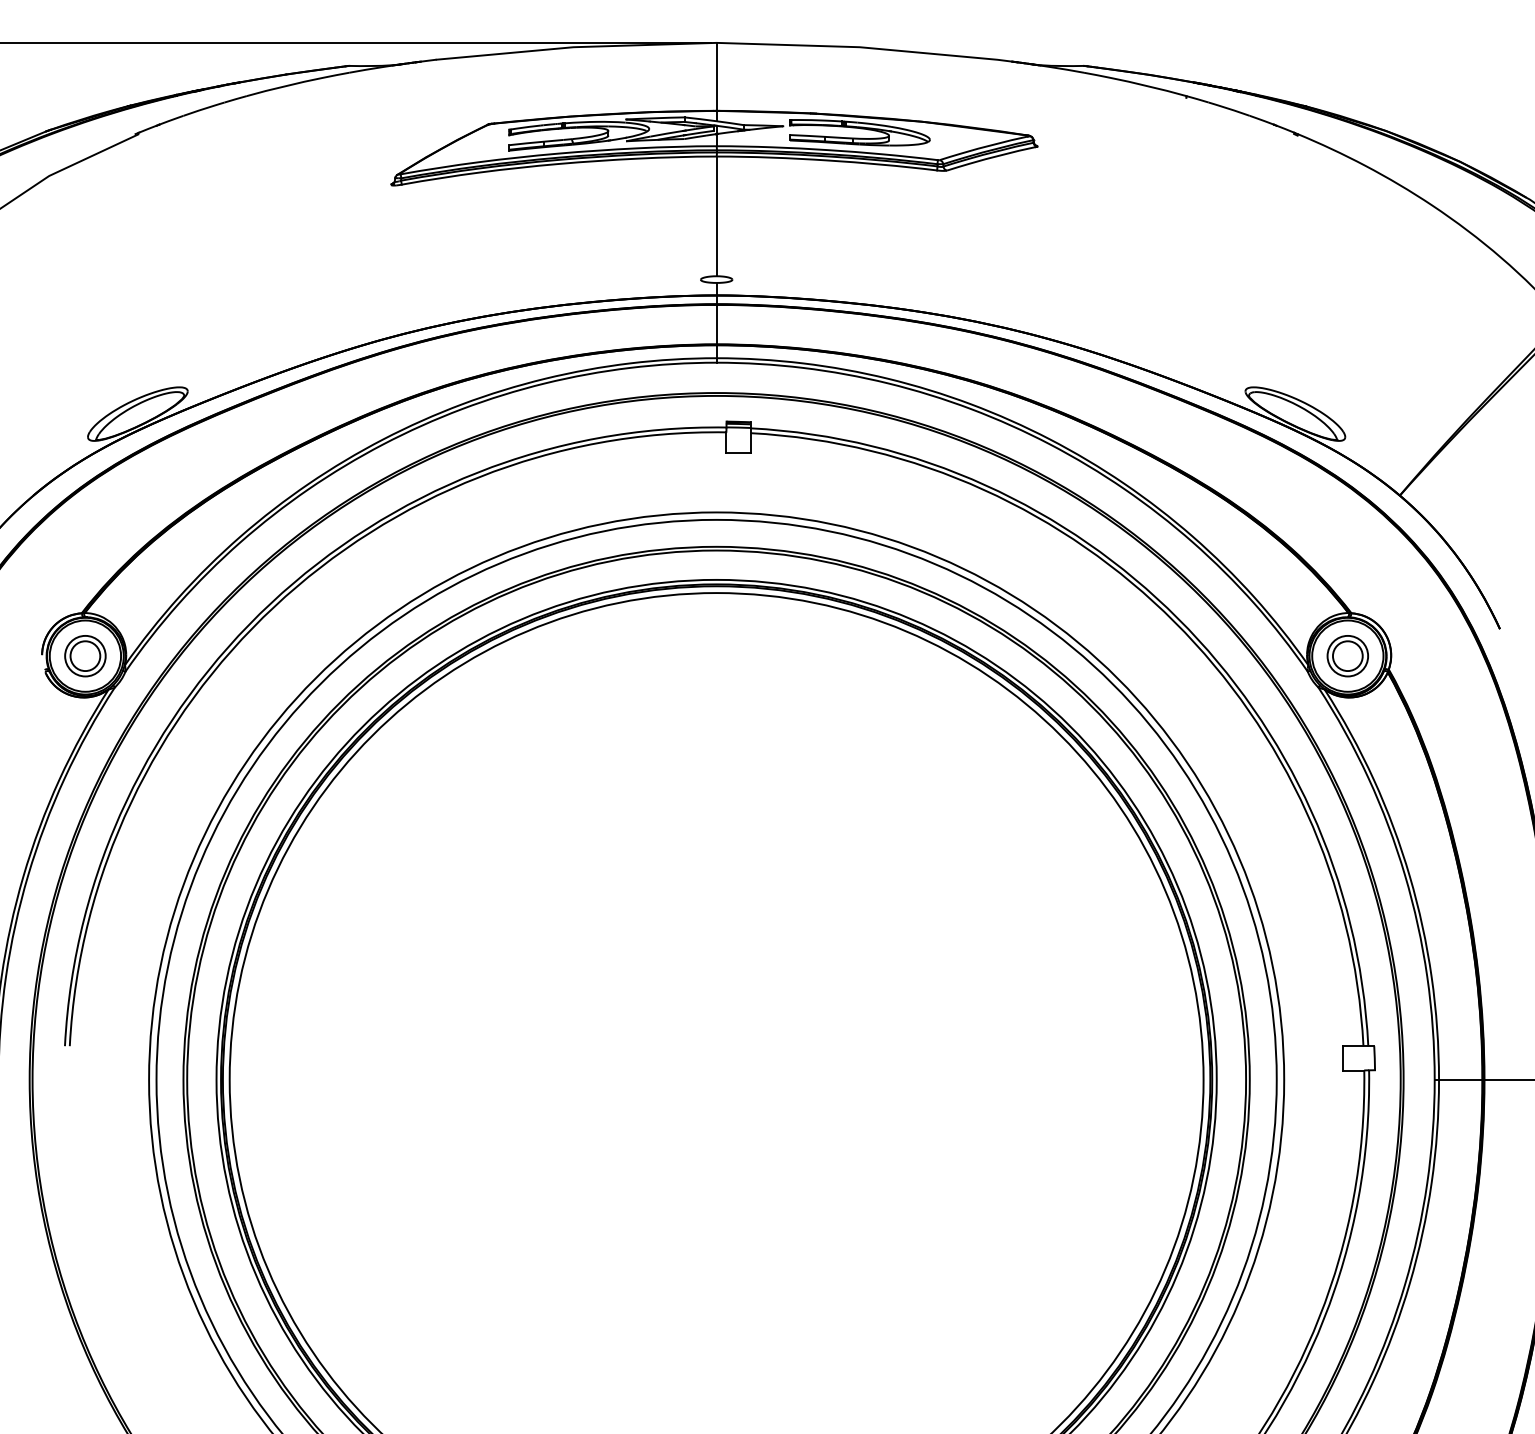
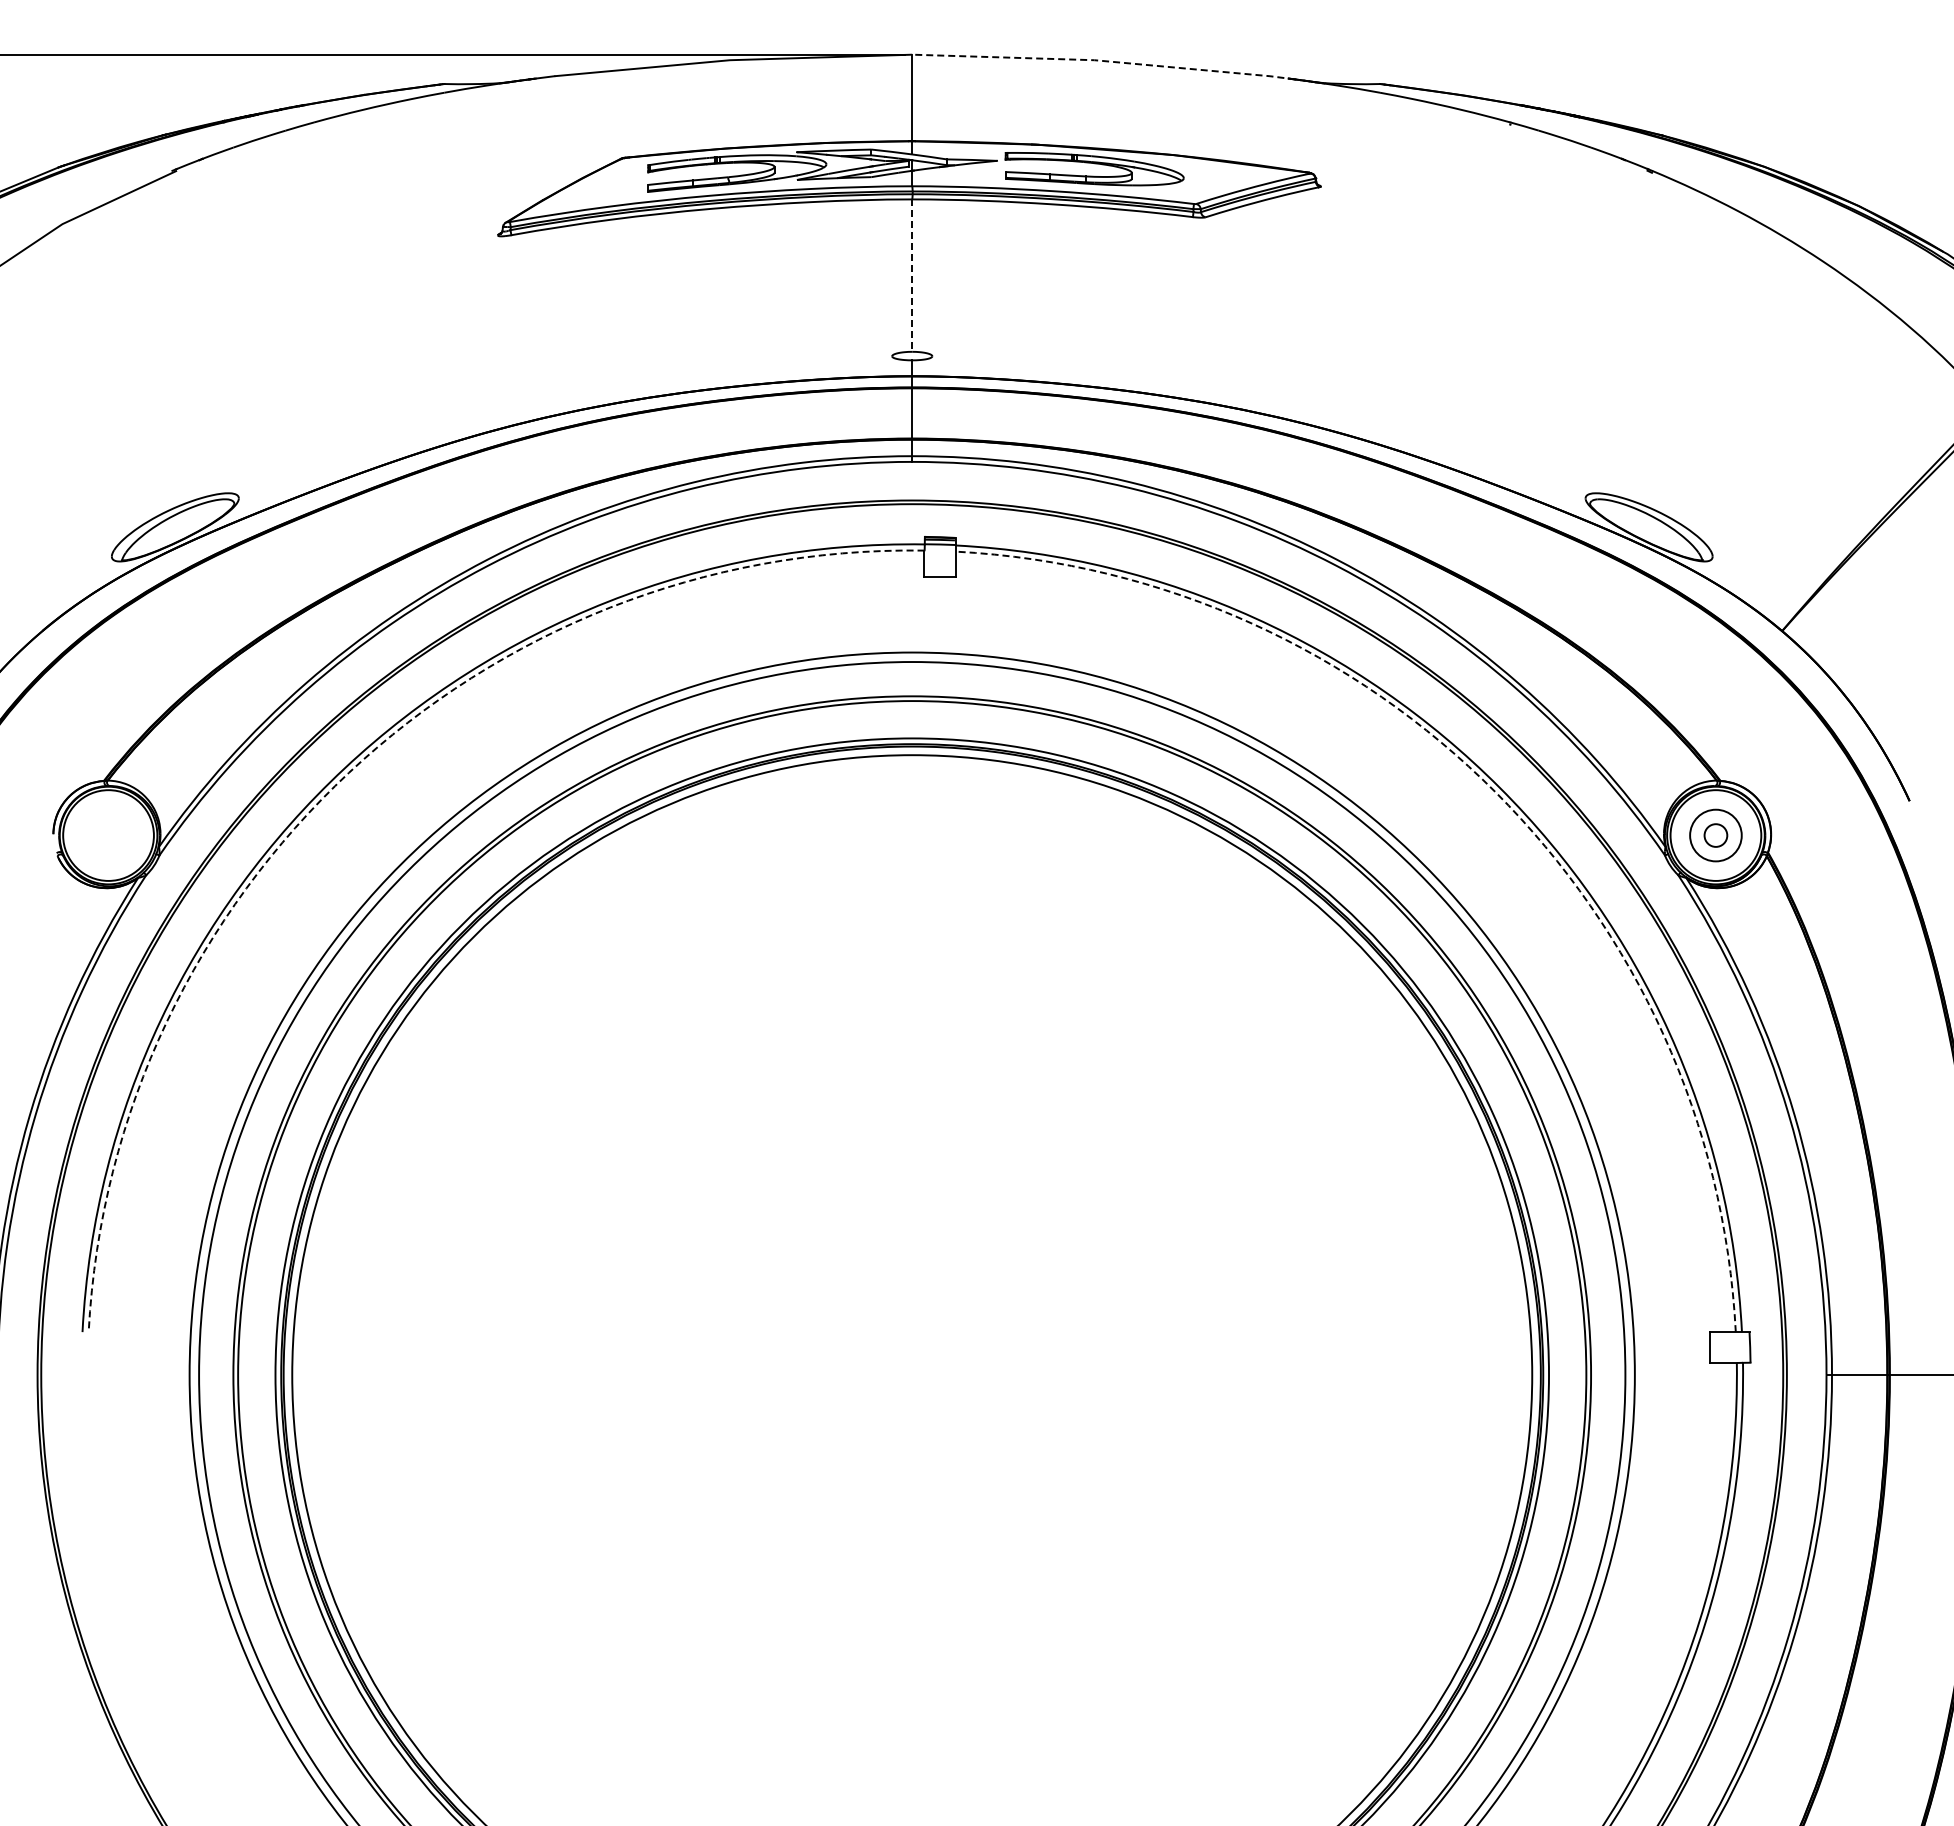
line: (867, 48) -> (1104, 61), solid -> dashed
line: (716, 217) -> (912, 276), solid -> dashed
arc: (274, 606) -> (349, 772), solid -> dashed
arc: (1174, 622) -> (1495, 792), solid -> dashed
part: (85, 656) -> (108, 835), removed
circle: (1347, 656) -> (1715, 835), size x0.6

